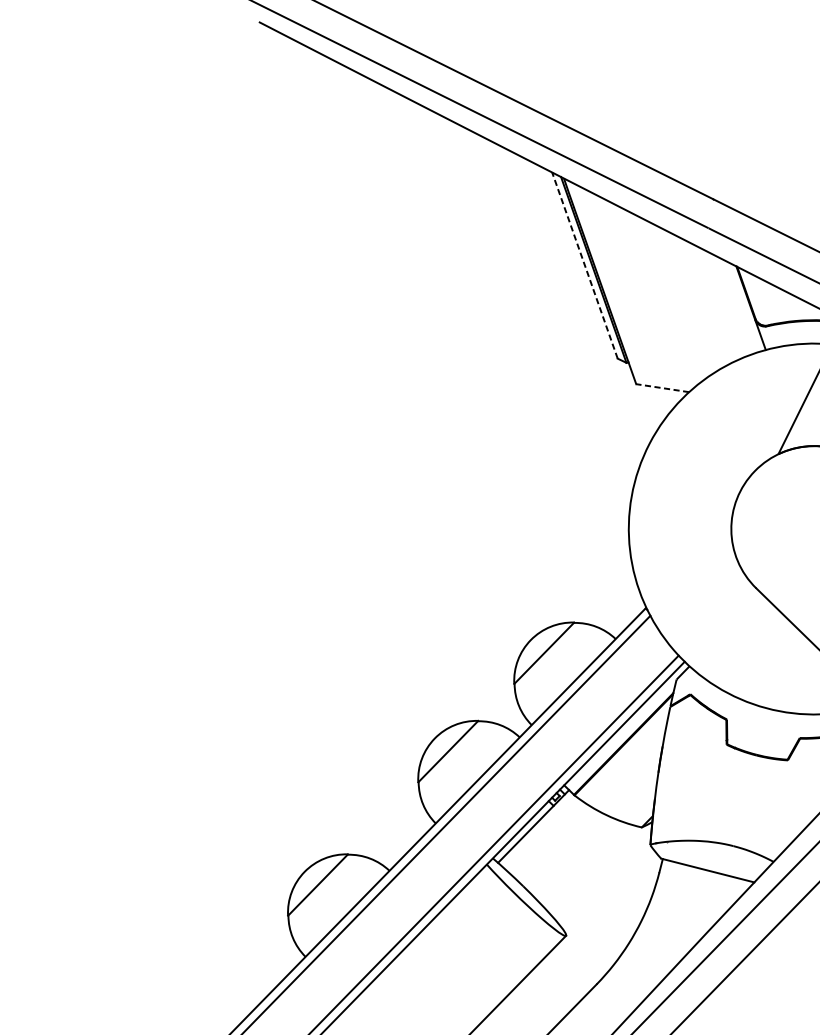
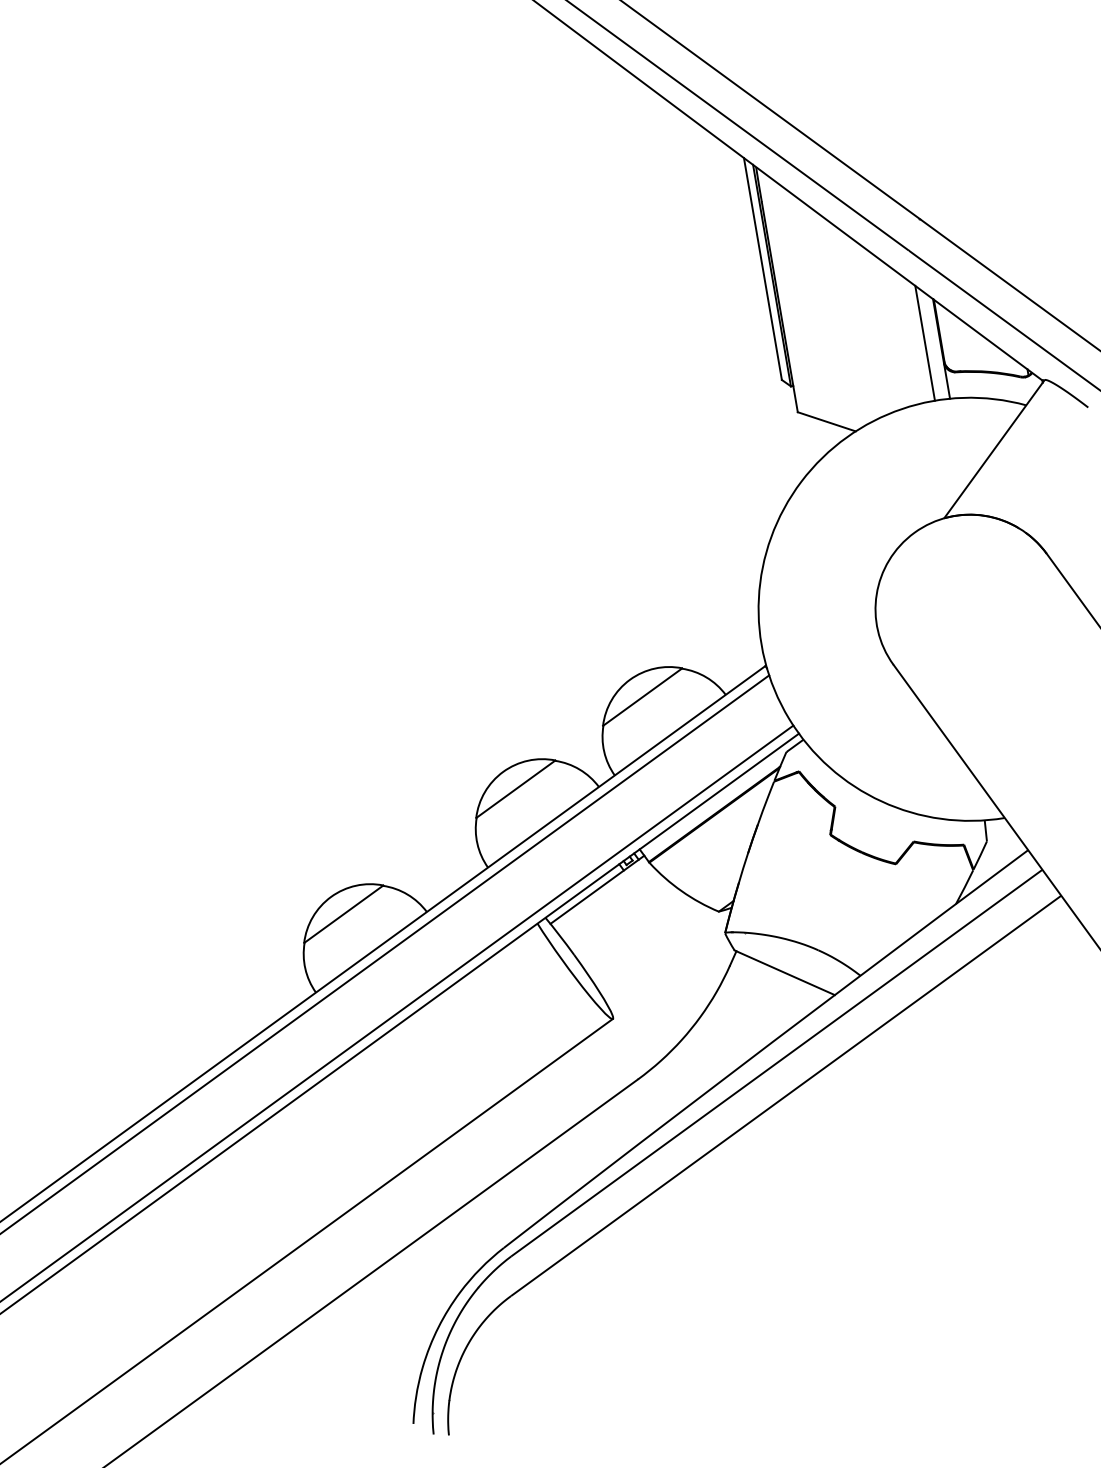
line: (584, 266) -> (762, 269), dashed -> solid
line: (735, 305) -> (924, 342), added
line: (662, 387) -> (826, 421), dashed -> solid

